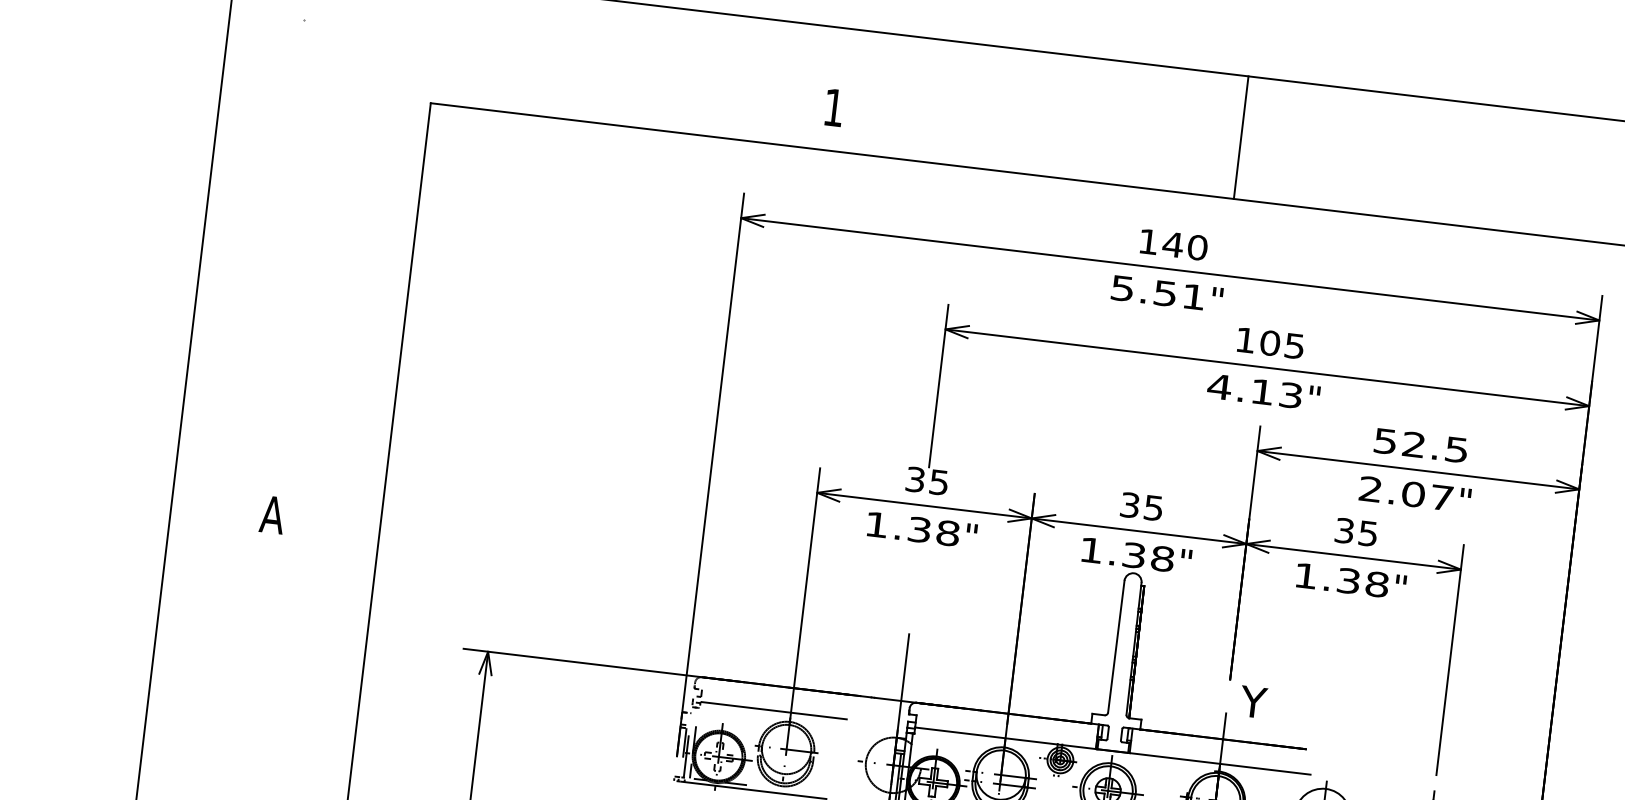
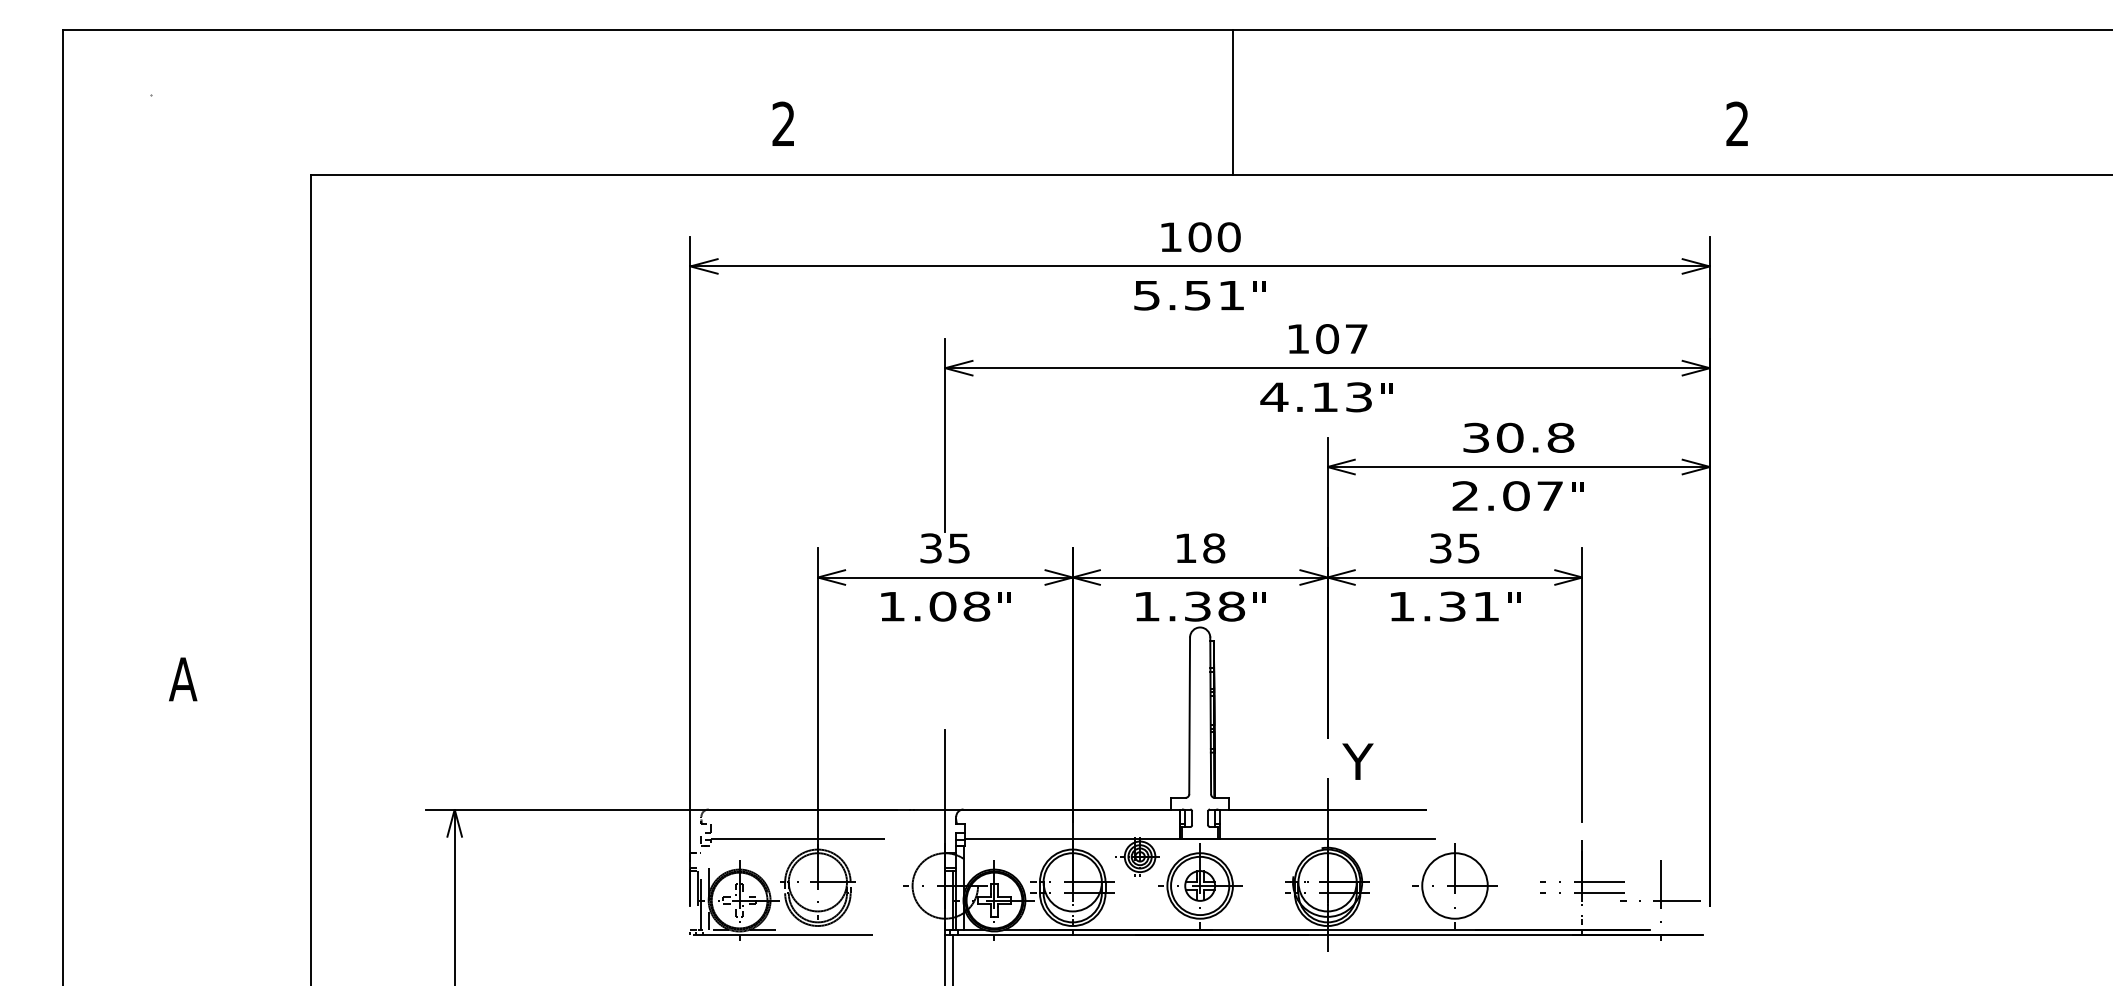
text: (833, 107) -> (783, 123), 1 -> 2
line: (1240, 137) -> (1232, 102), moved
text: (1172, 244) -> (1199, 237), 140 -> 100
text: (1294, 346) -> (1356, 339), 105 -> 107
text: (1421, 445) -> (1519, 437), 52.5 -> 30.8
text: (1142, 506) -> (1200, 548), 35 -> 18
text: (919, 529) -> (942, 606), 1.38 -> 1.08
text: (1377, 584) -> (1486, 606), 1.38 -> 1.31

